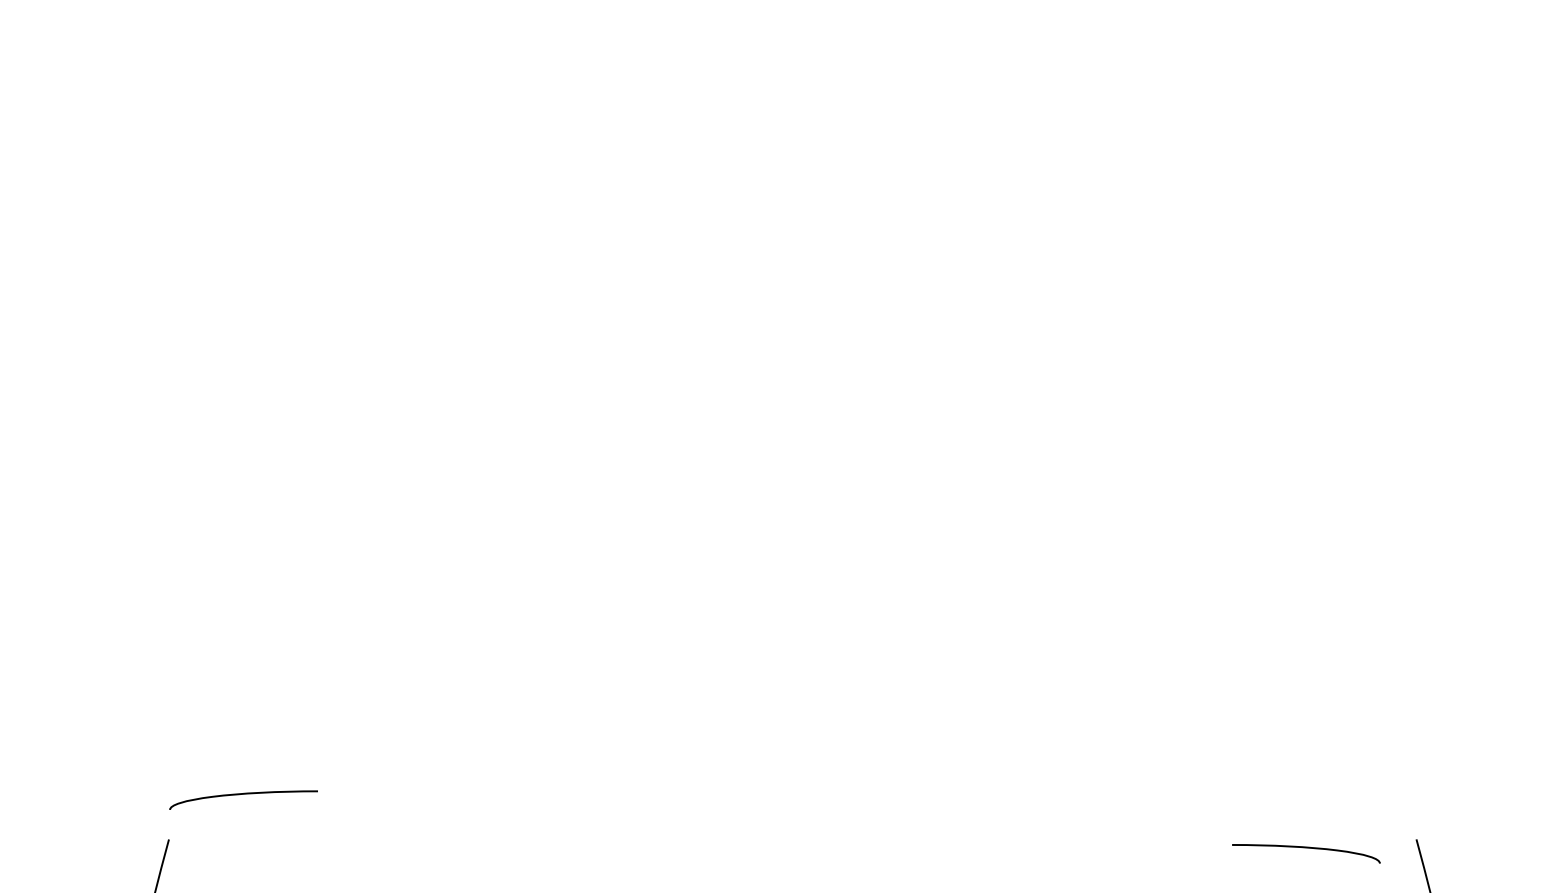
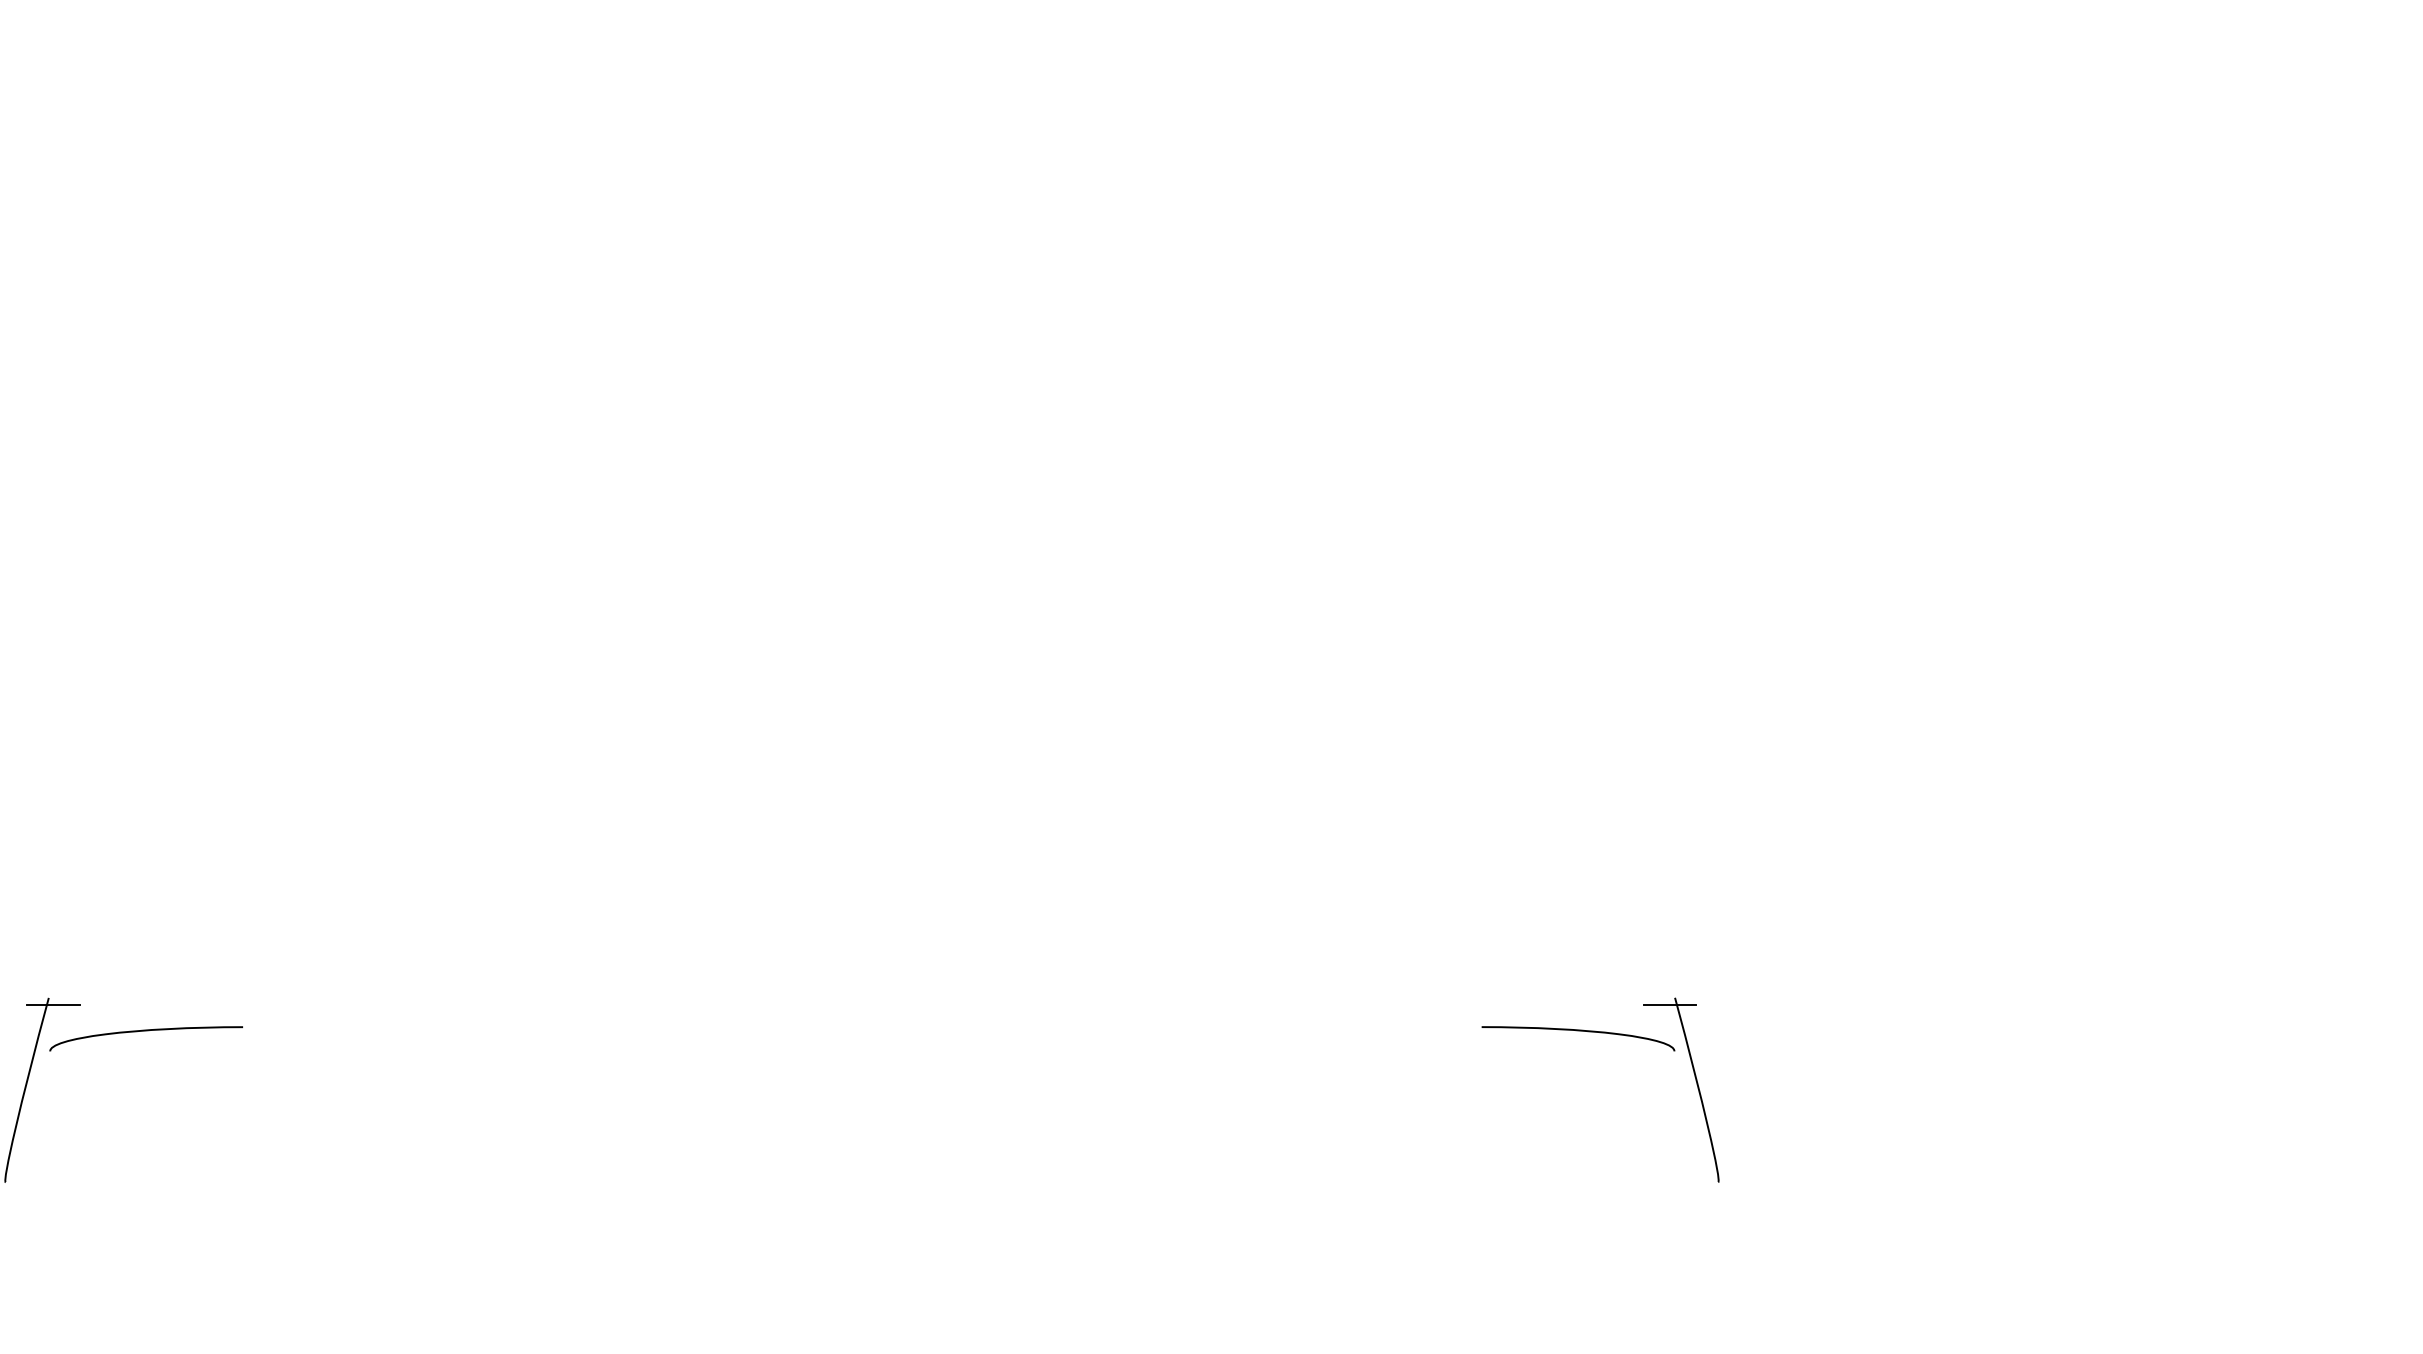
arc: (243, 794) -> (145, 1031), moved
line: (172, 845) -> (53, 1005), added
line: (1412, 845) -> (1669, 1005), added
arc: (1306, 848) -> (1578, 1031), moved

